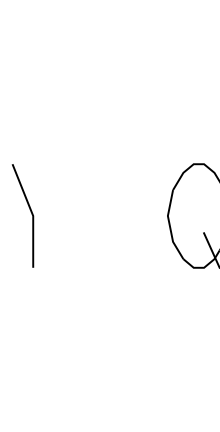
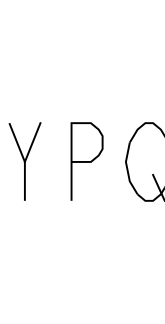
line: (43, 190) -> (32, 142), added
curve: (115, 215) -> (86, 161), added

